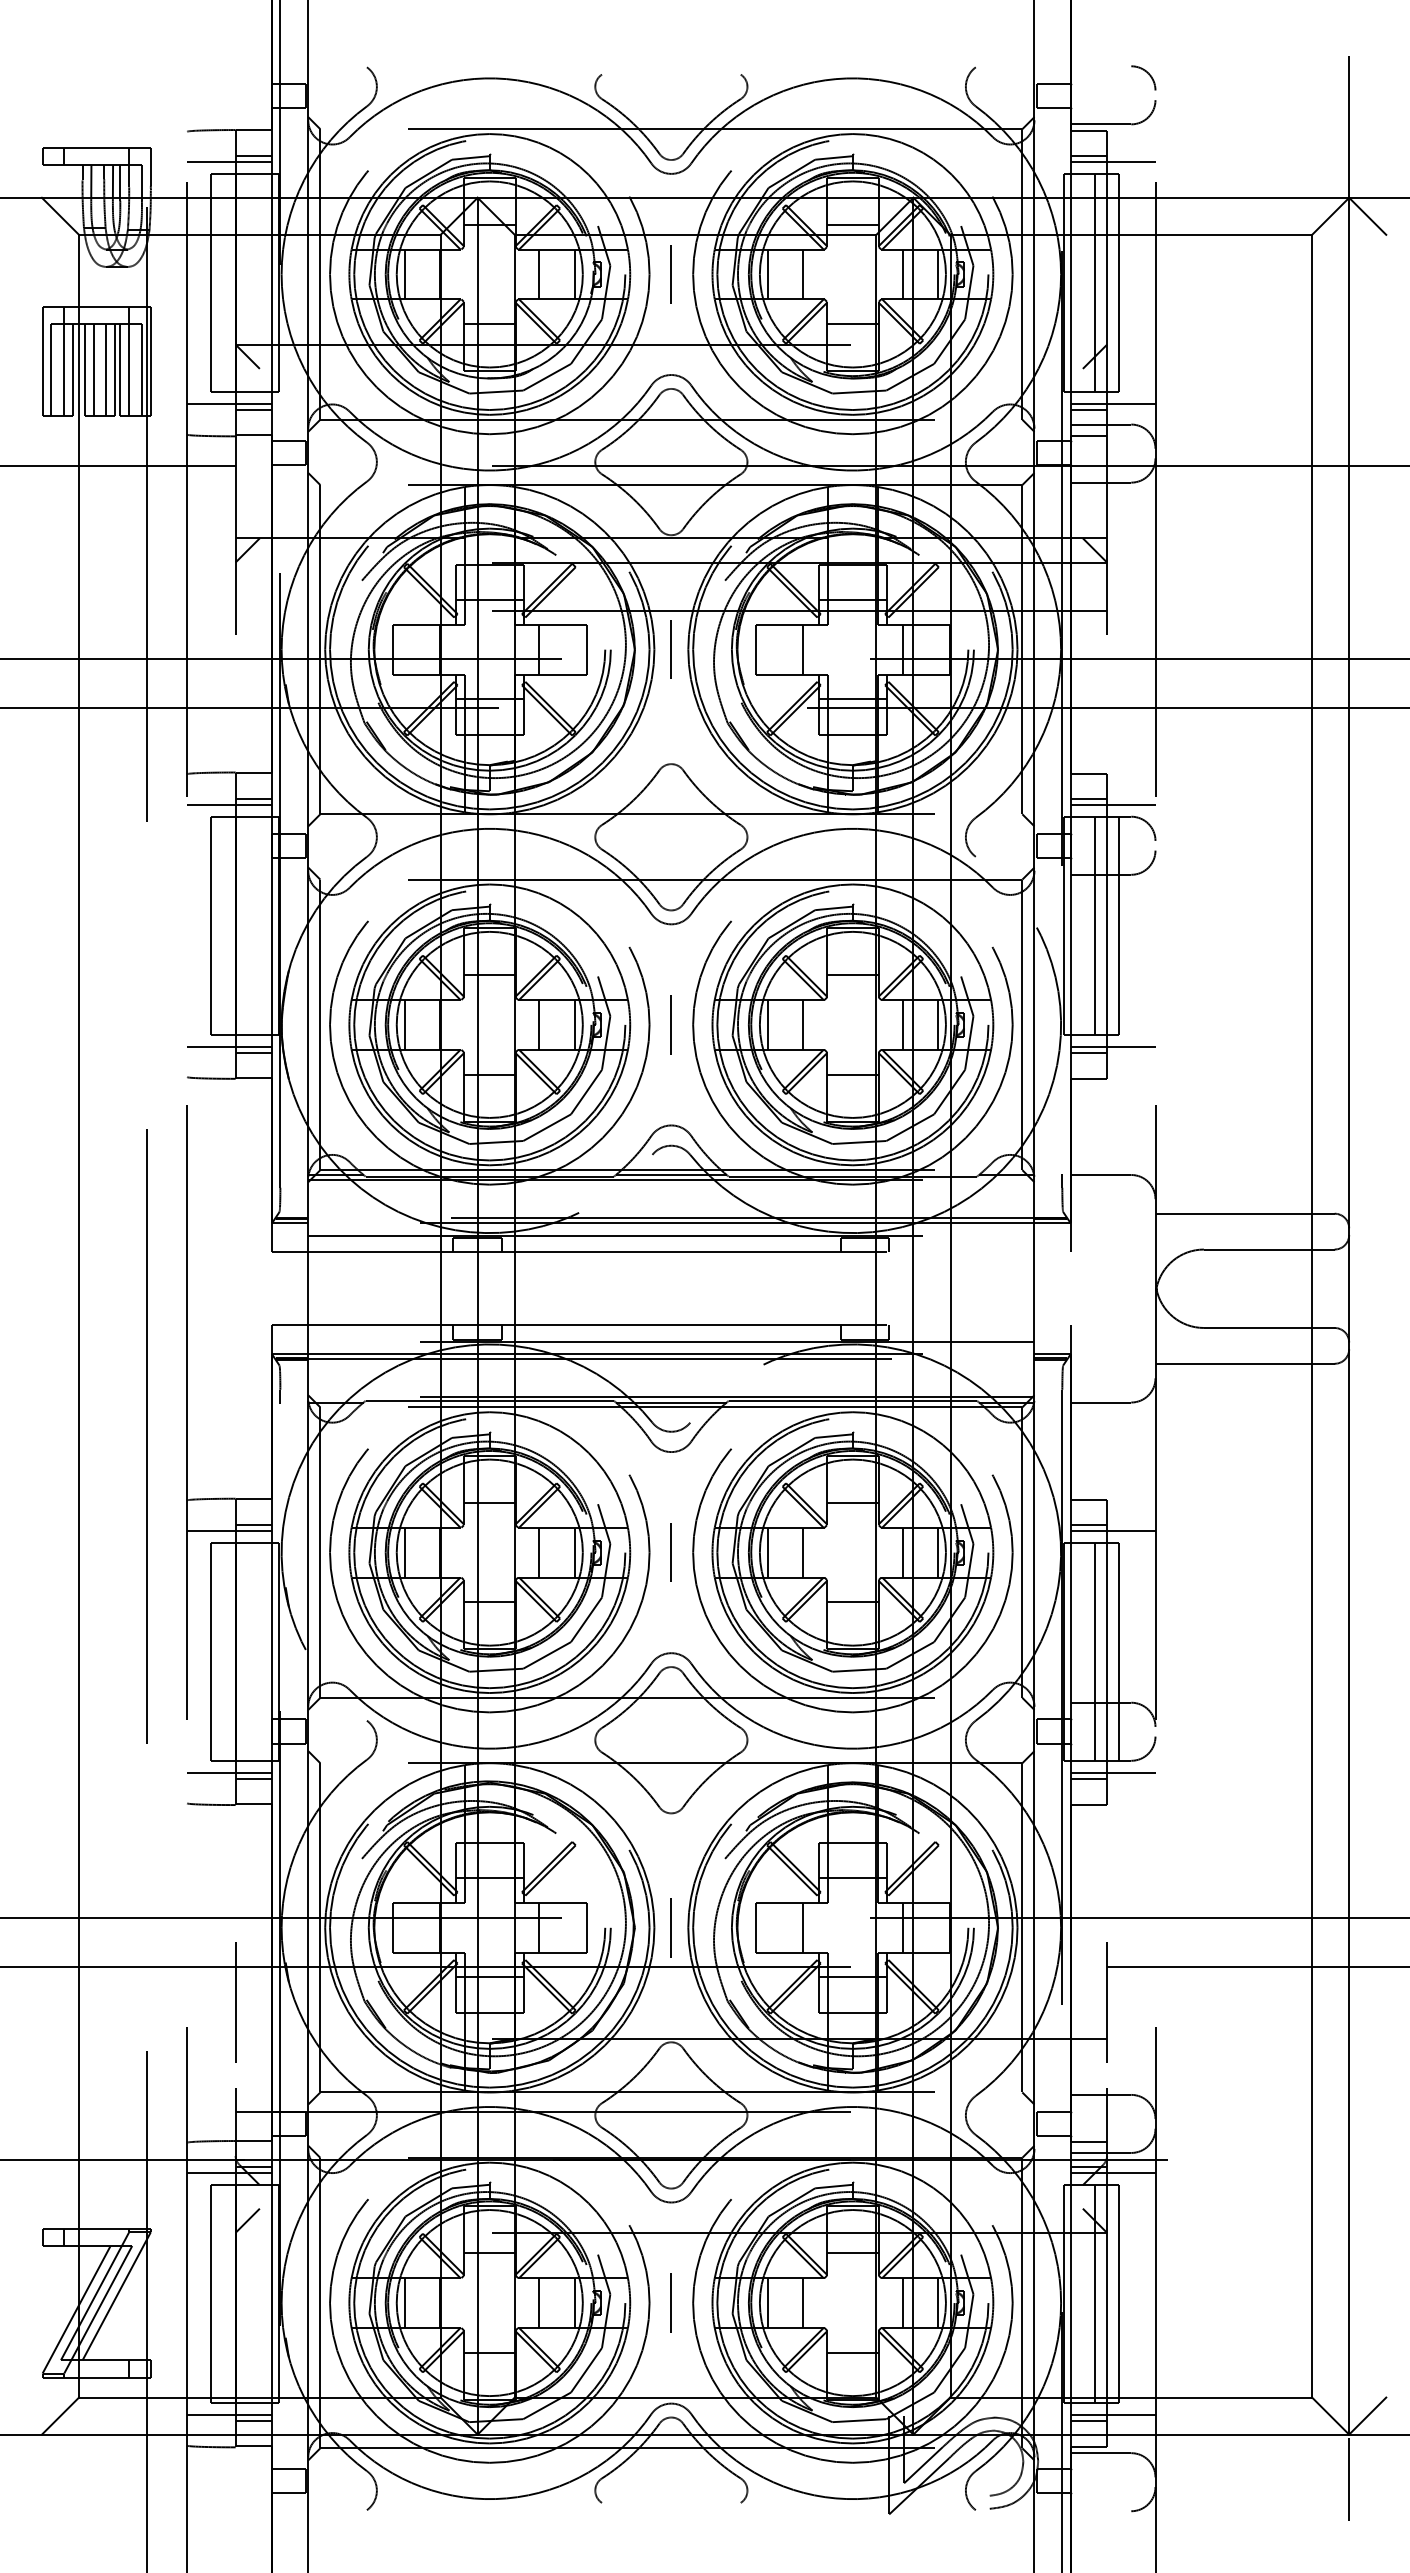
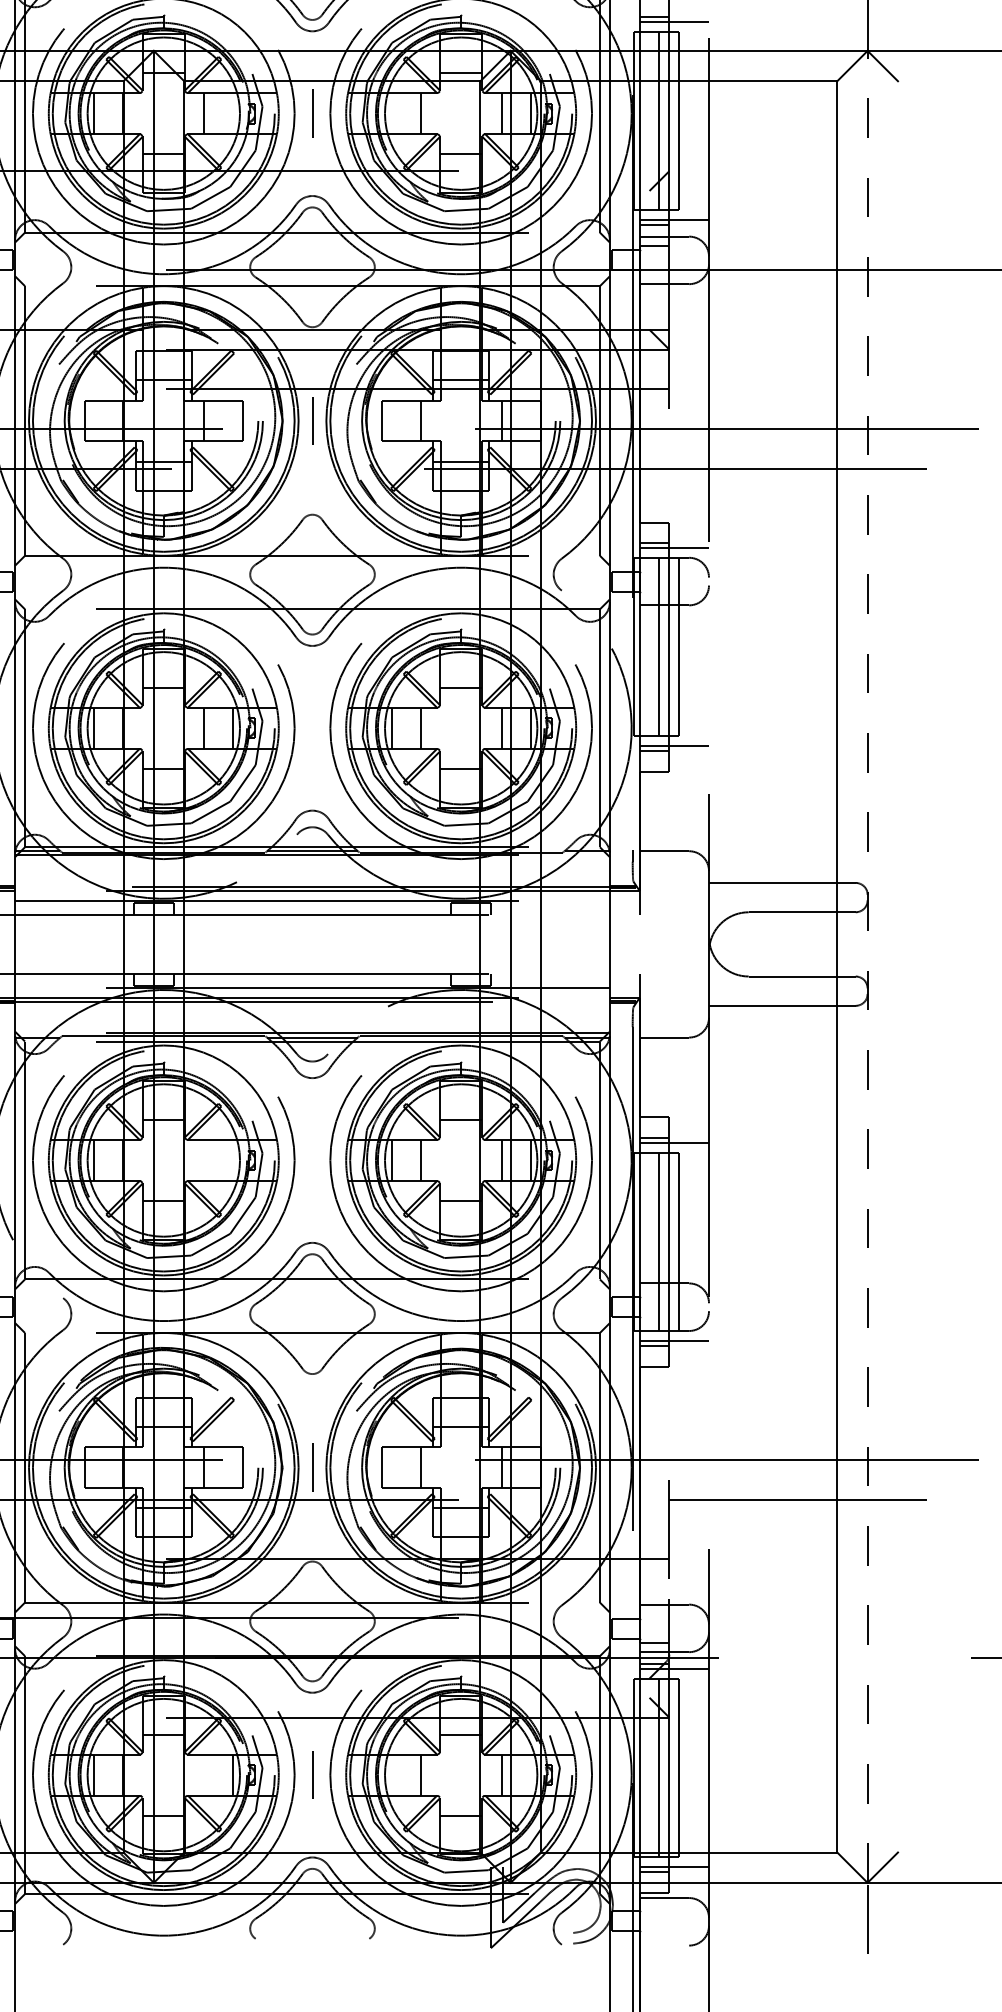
line: (574, 274) -> (233, 113), removed
line: (767, 274) -> (391, 113), removed
line: (670, 1024) -> (311, 727), removed
line: (1349, 1315) -> (867, 966), solid -> dashed
line: (539, 1552) -> (204, 1160), removed
line: (574, 1552) -> (233, 1160), removed
line: (670, 1552) -> (311, 1160), removed
line: (539, 2303) -> (204, 1775), removed
line: (767, 2303) -> (391, 1775), removed
line: (937, 2303) -> (530, 1775), removed

